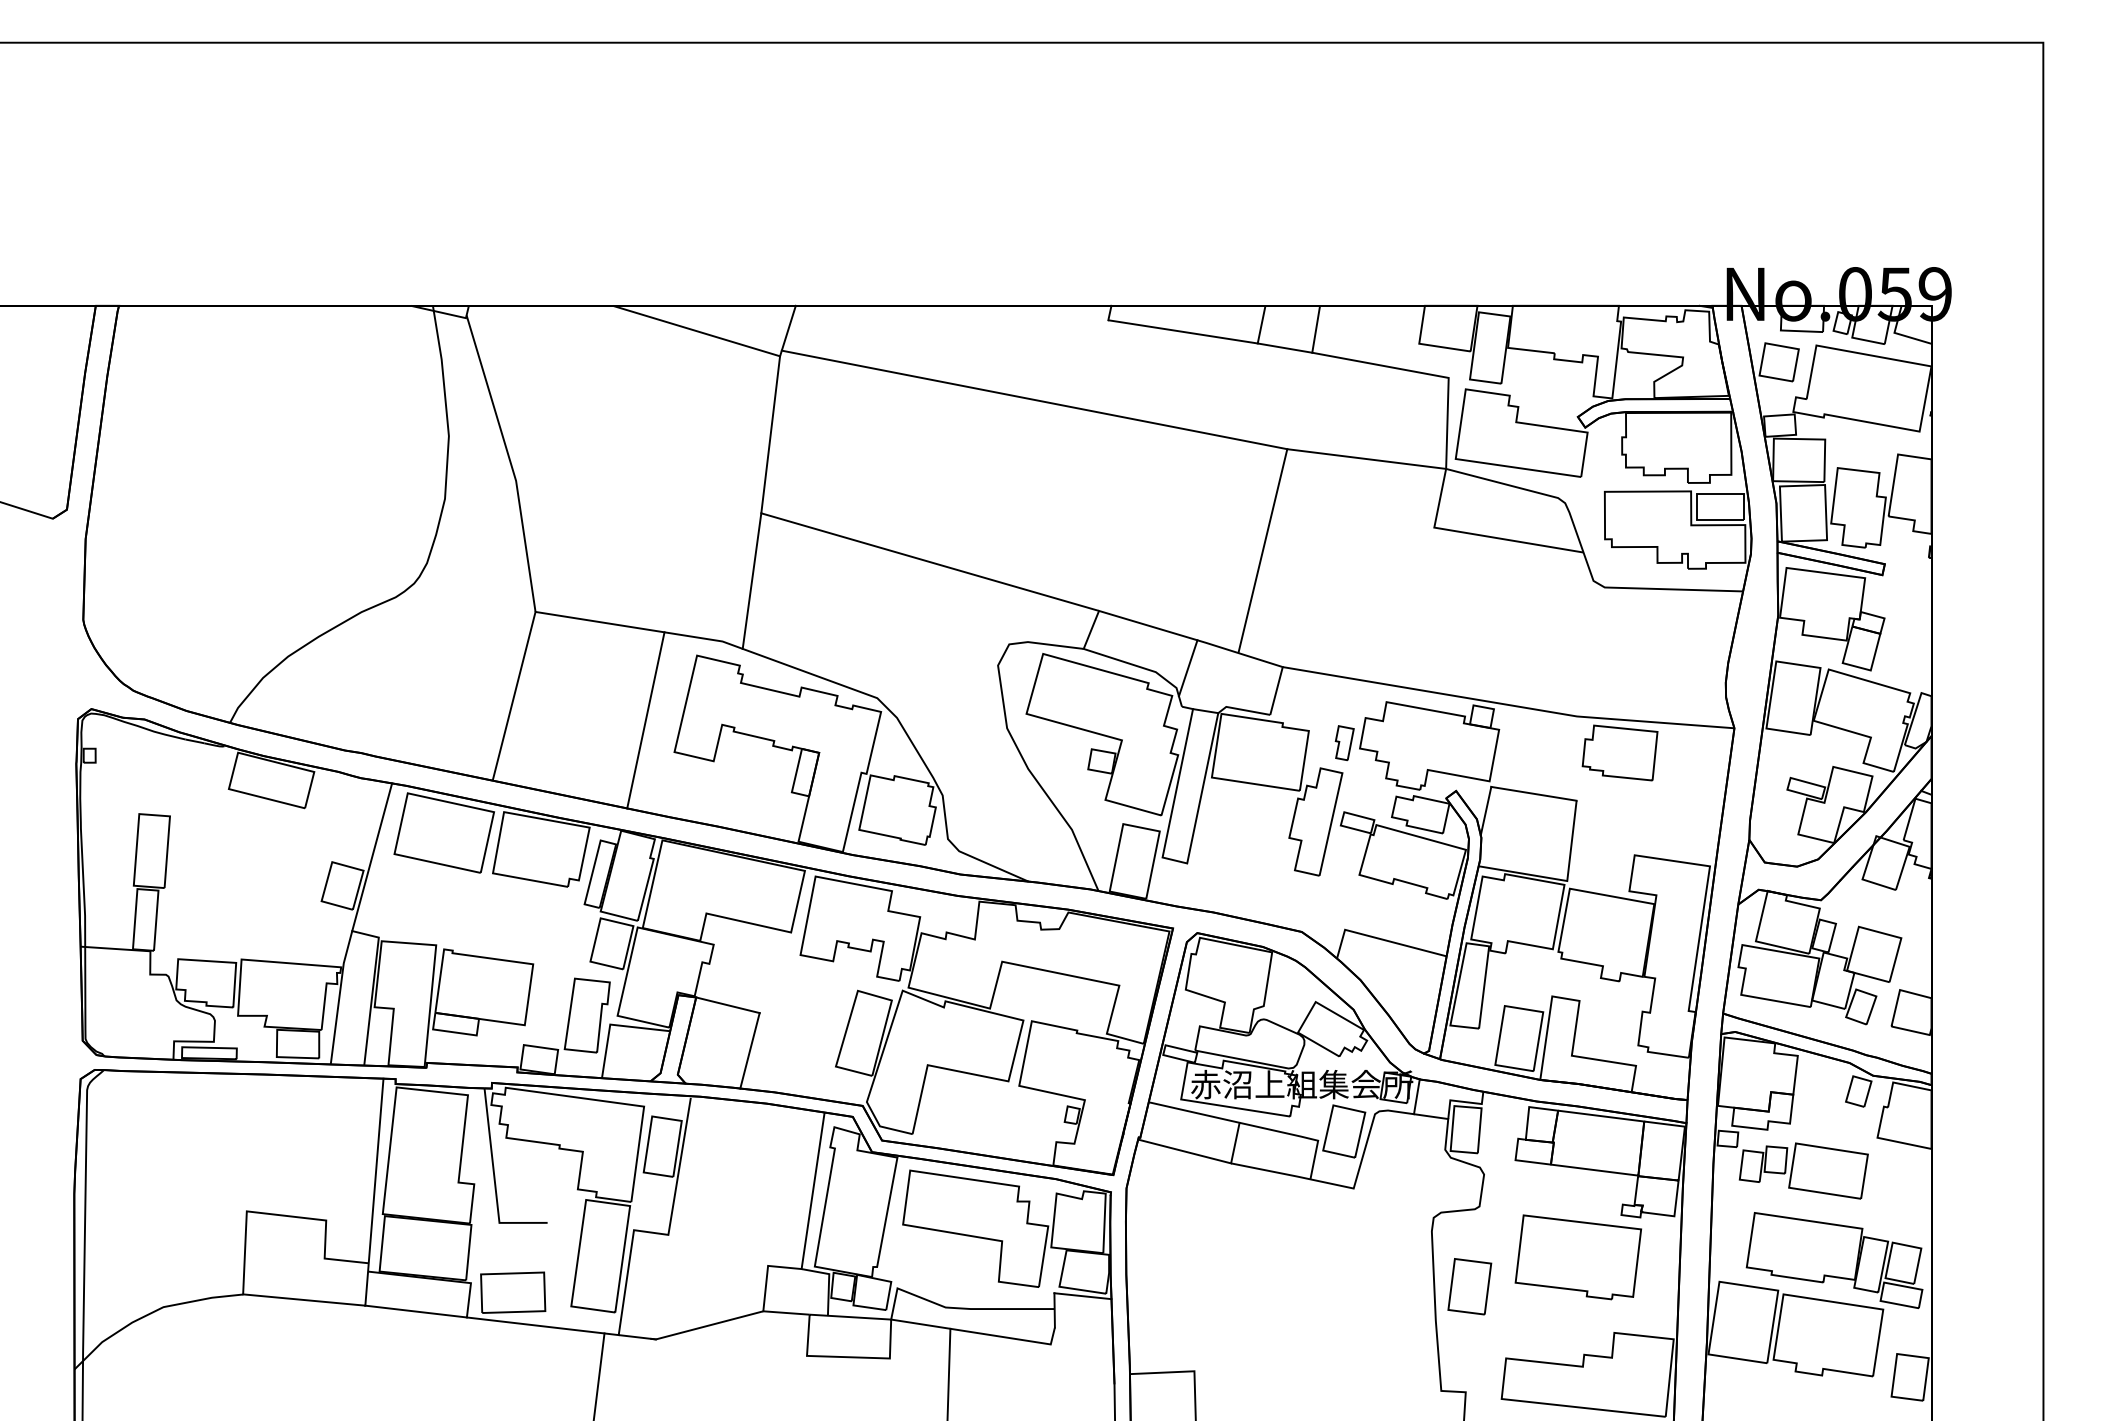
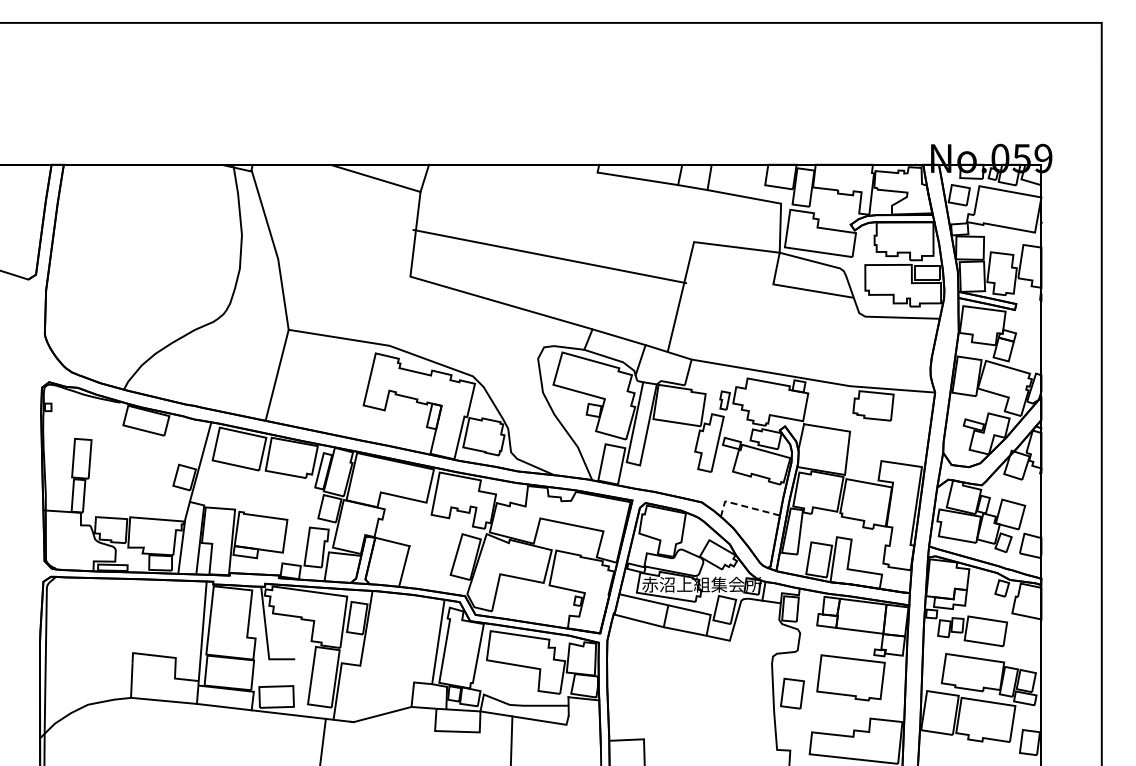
line: (1034, 399) -> (549, 256), moved
line: (752, 579) -> (405, 312), removed
line: (646, 718) -> (348, 387), removed
line: (1378, 939) -> (743, 506), solid -> dashed

